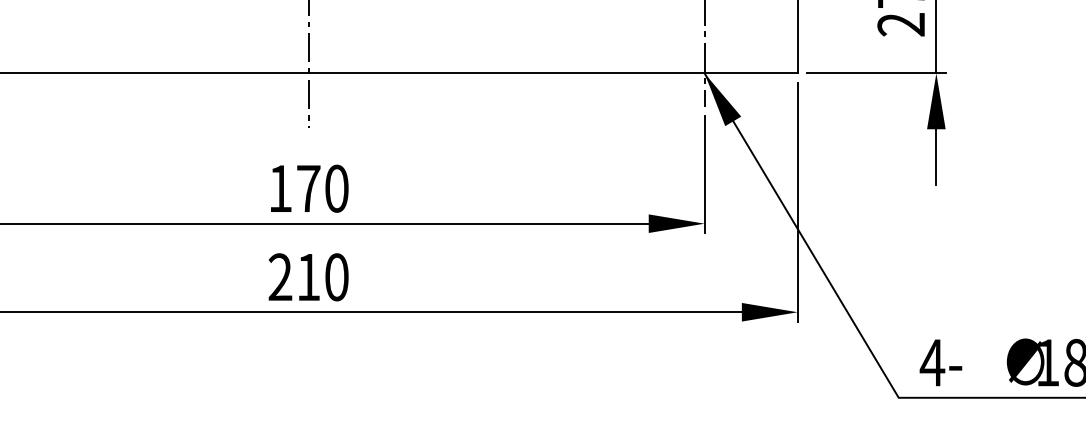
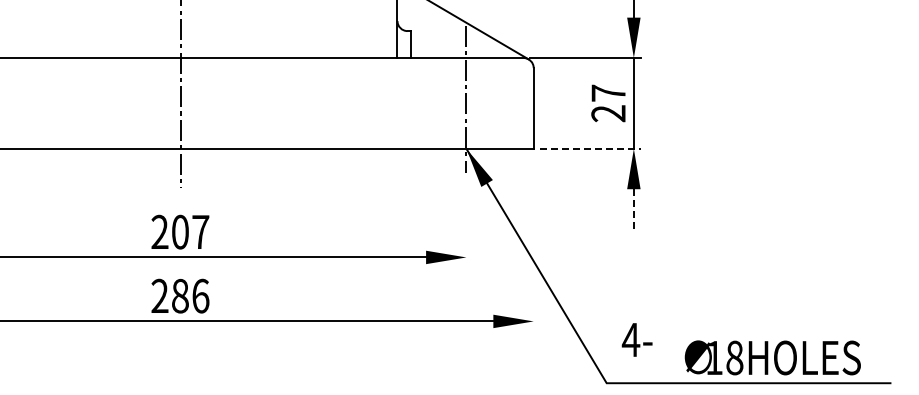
line: (877, 72) -> (591, 148), solid -> dashed
line: (935, 157) -> (633, 209), solid -> dashed
line: (704, 173) -> (466, 221), removed
text: (308, 187) -> (180, 231), 170 -> 207
line: (797, 201) -> (533, 241), removed
text: (322, 276) -> (190, 295), 210 -> 286
text: (939, 362) -> (636, 339), moved

